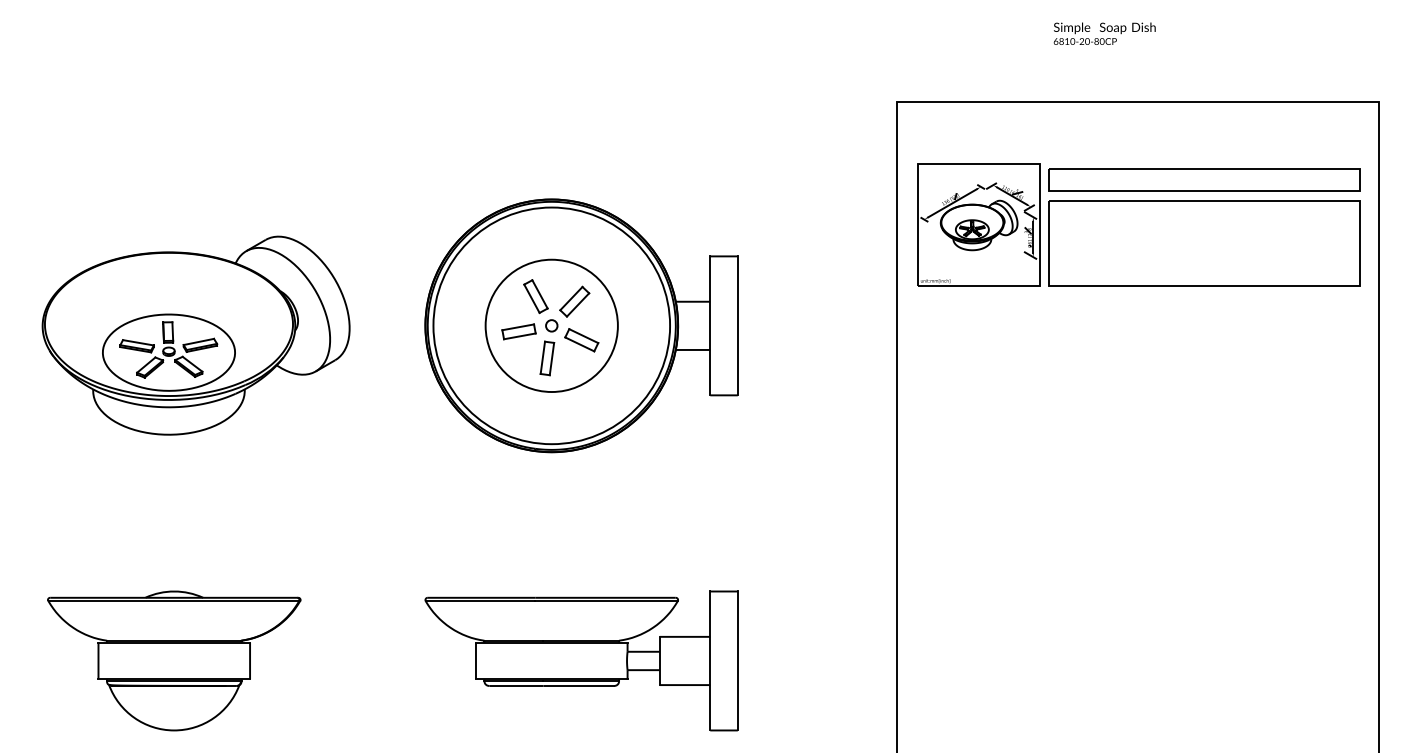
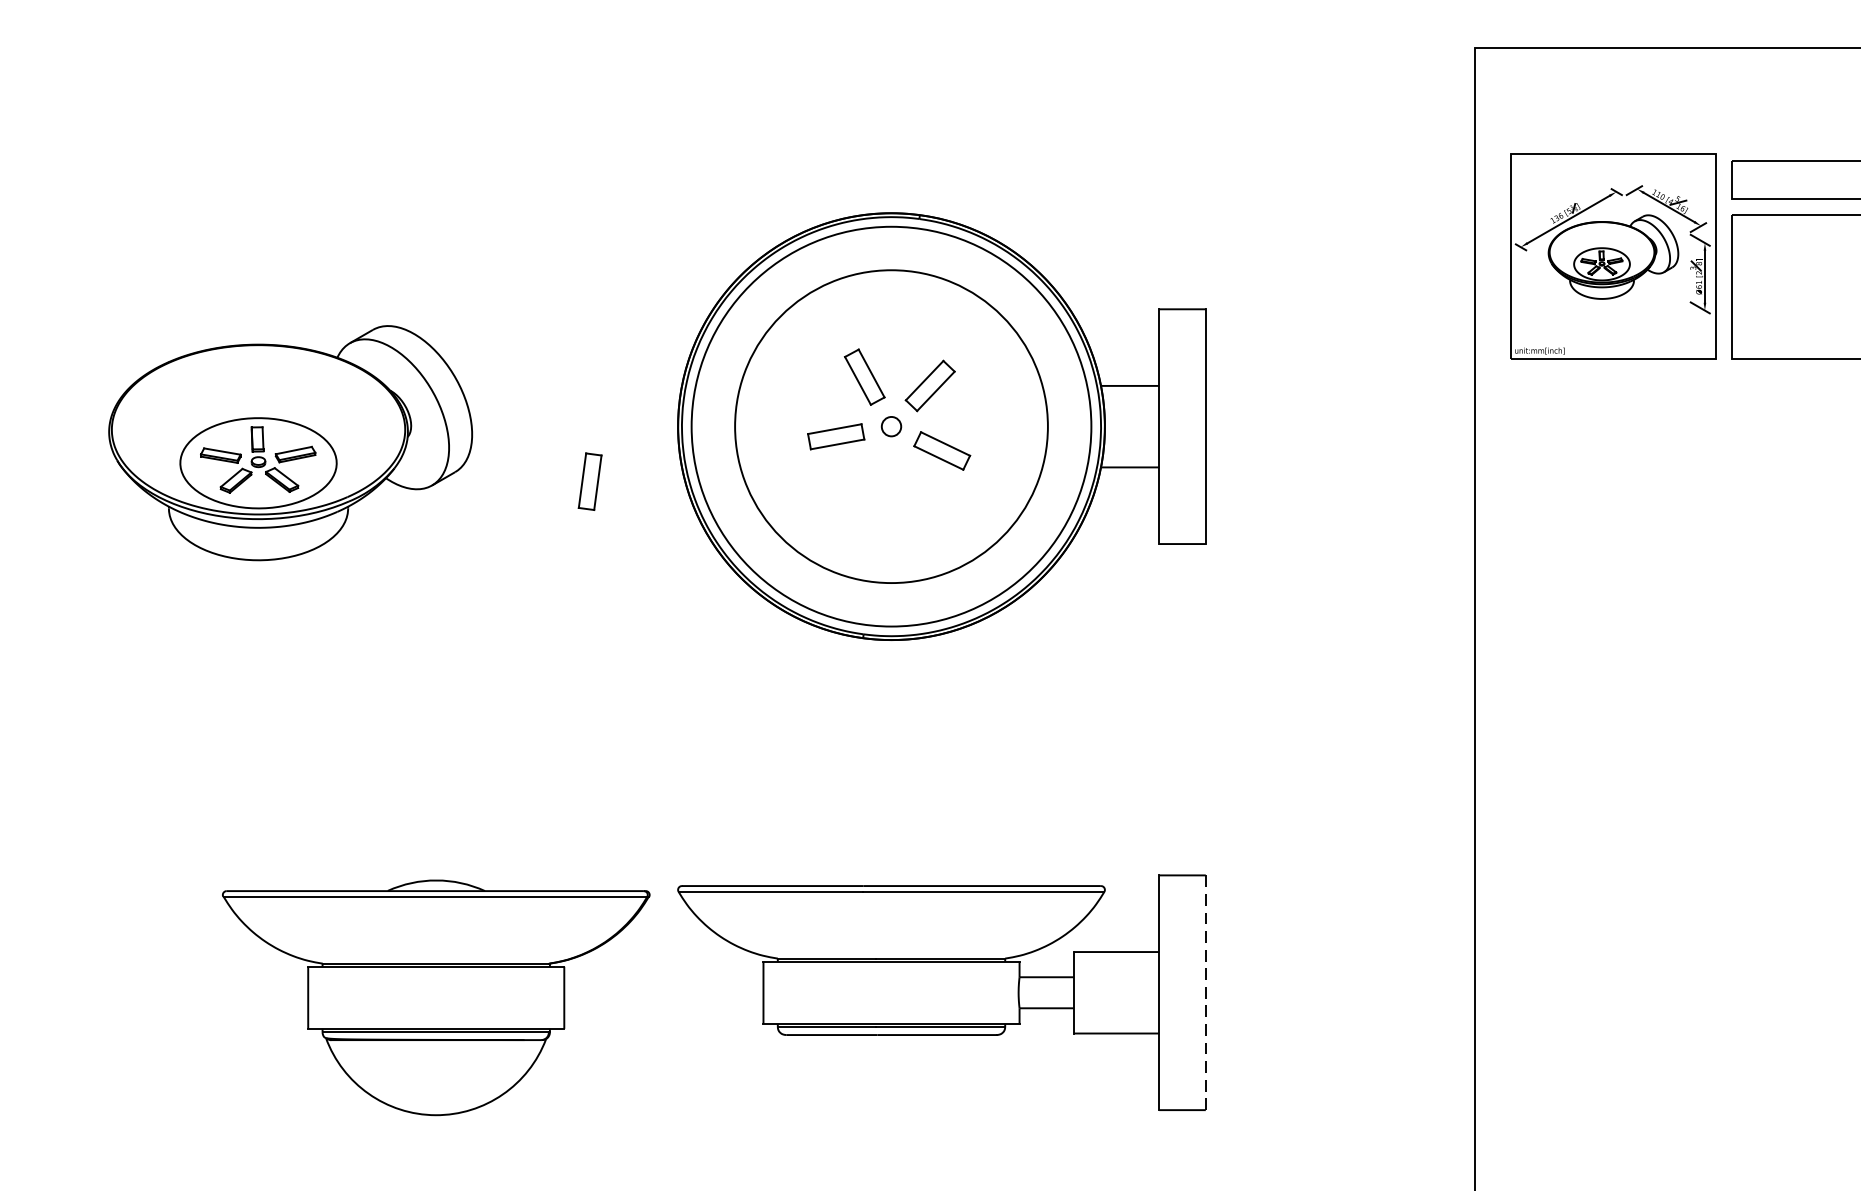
circle: (551, 325) -> (891, 426), size x1.4
part: (195, 335) -> (289, 442), size x0.7
part: (547, 358) -> (590, 481), moved
part: (174, 660) -> (436, 997), moved
line: (737, 661) -> (1205, 993), solid -> dashed

